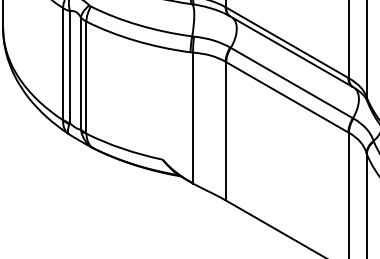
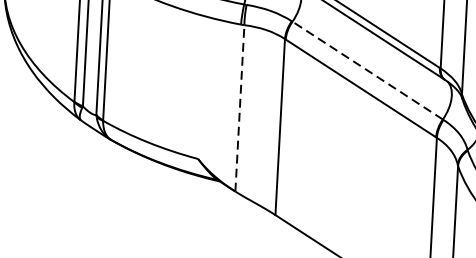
line: (291, 82) -> (367, 69), solid -> dashed
line: (193, 117) -> (240, 107), solid -> dashed

